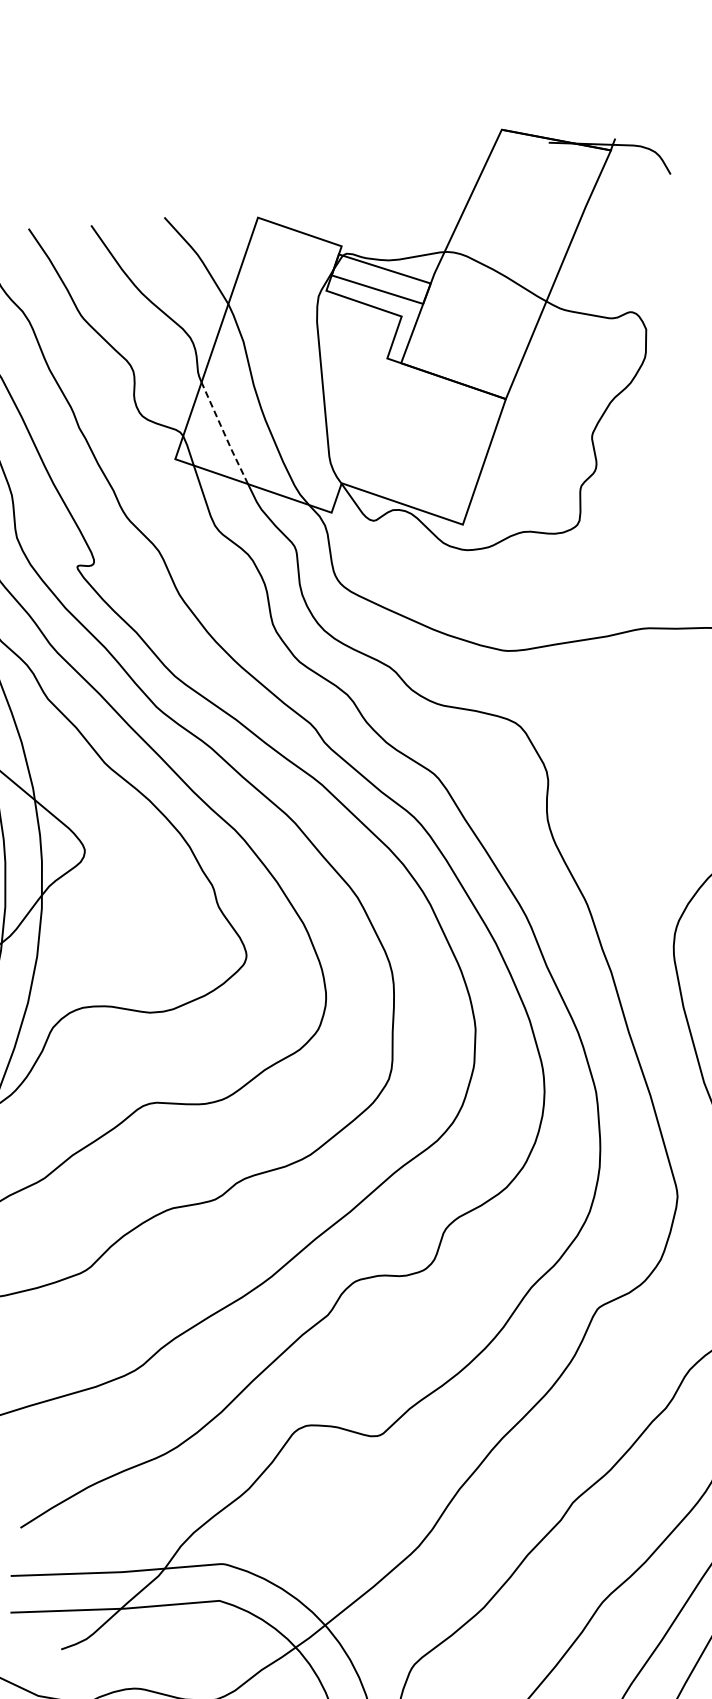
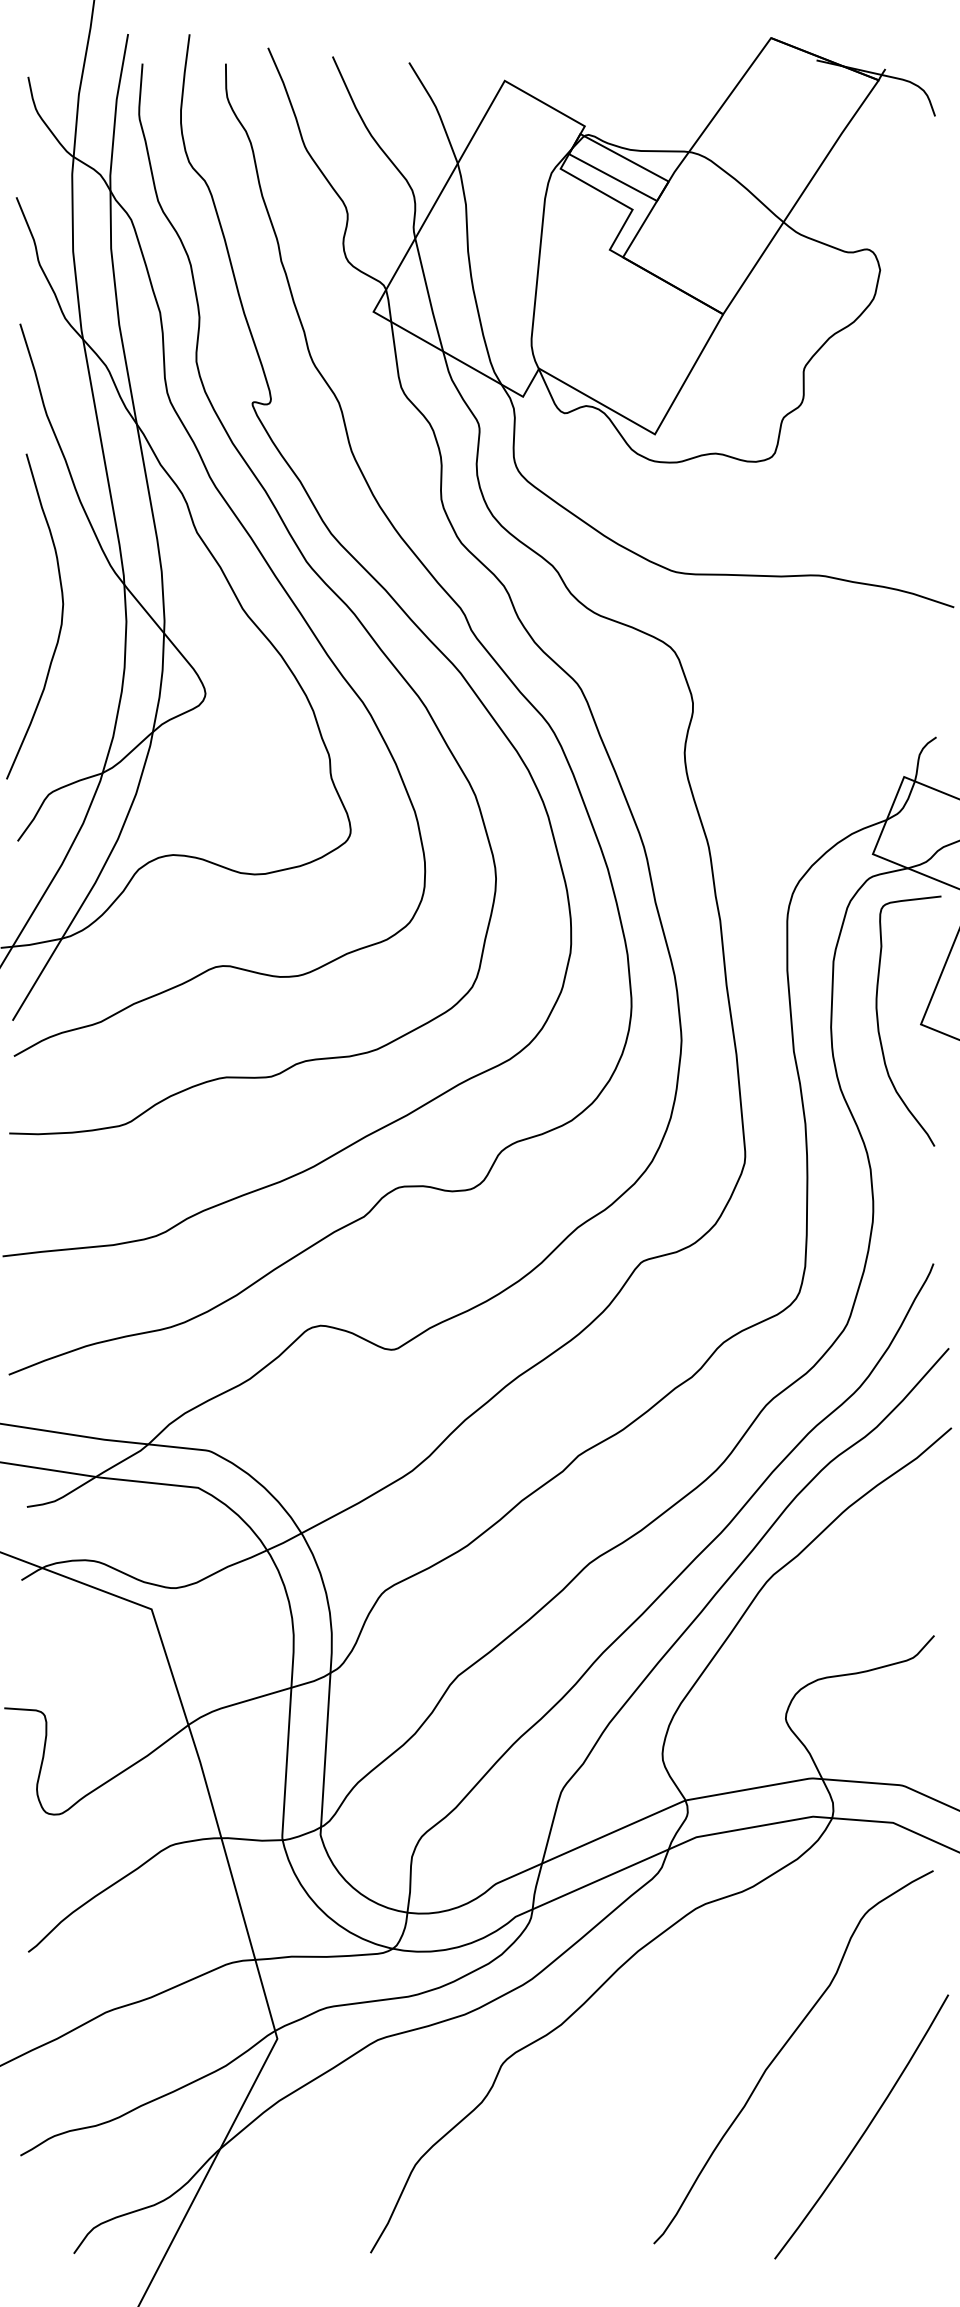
line: (224, 433) -> (428, 295), dashed -> solid

